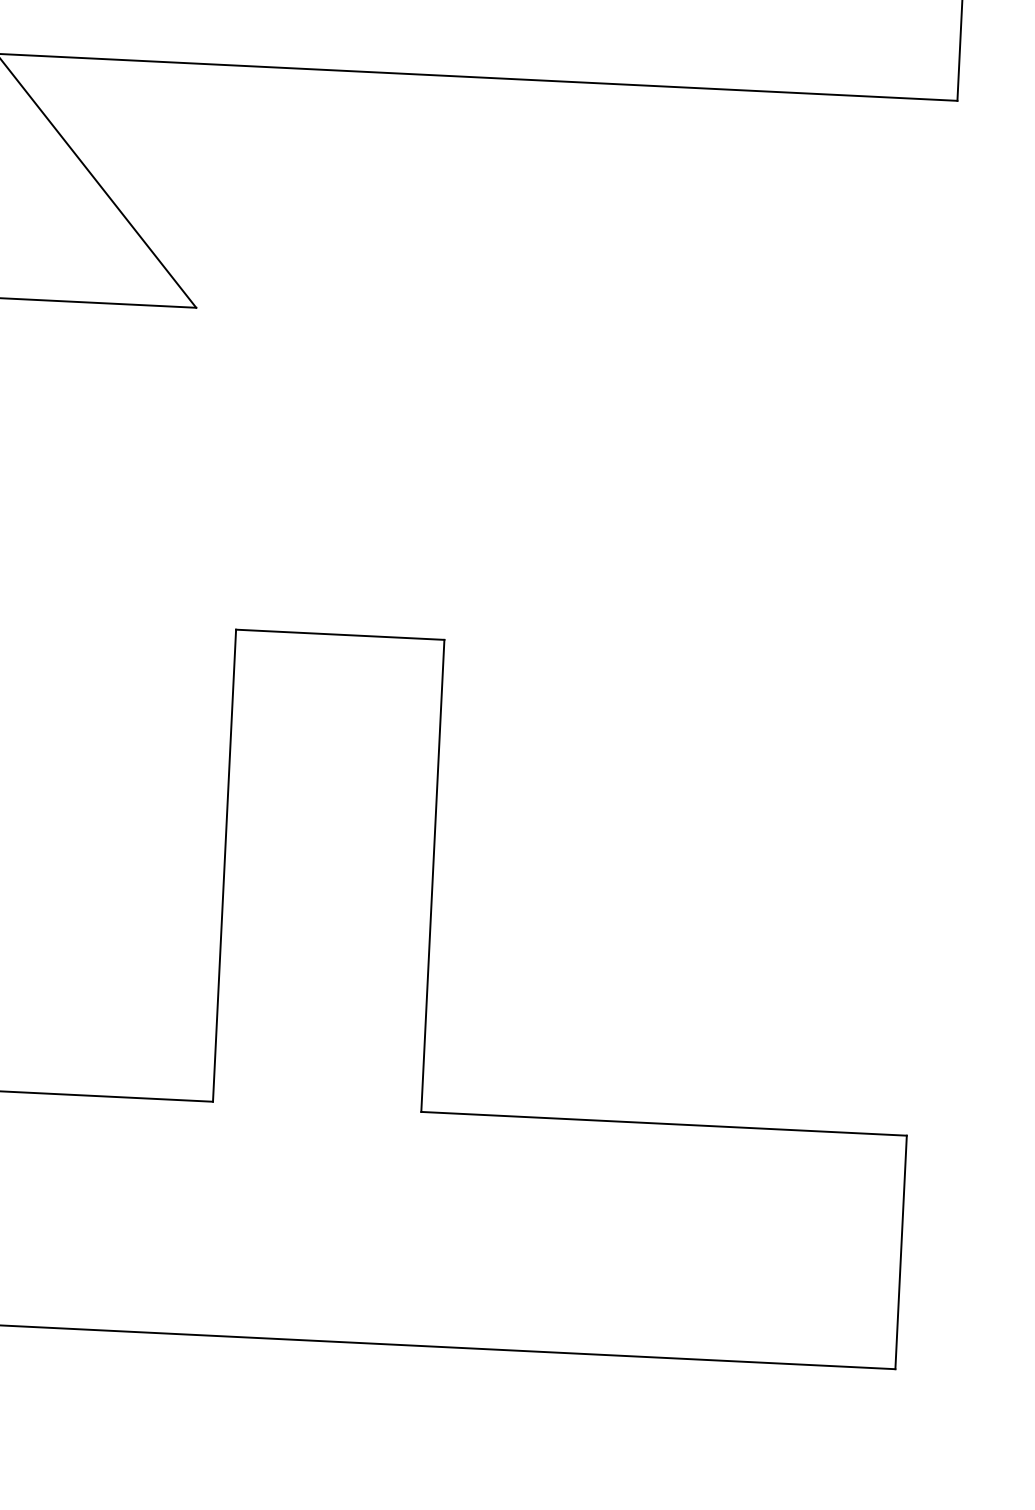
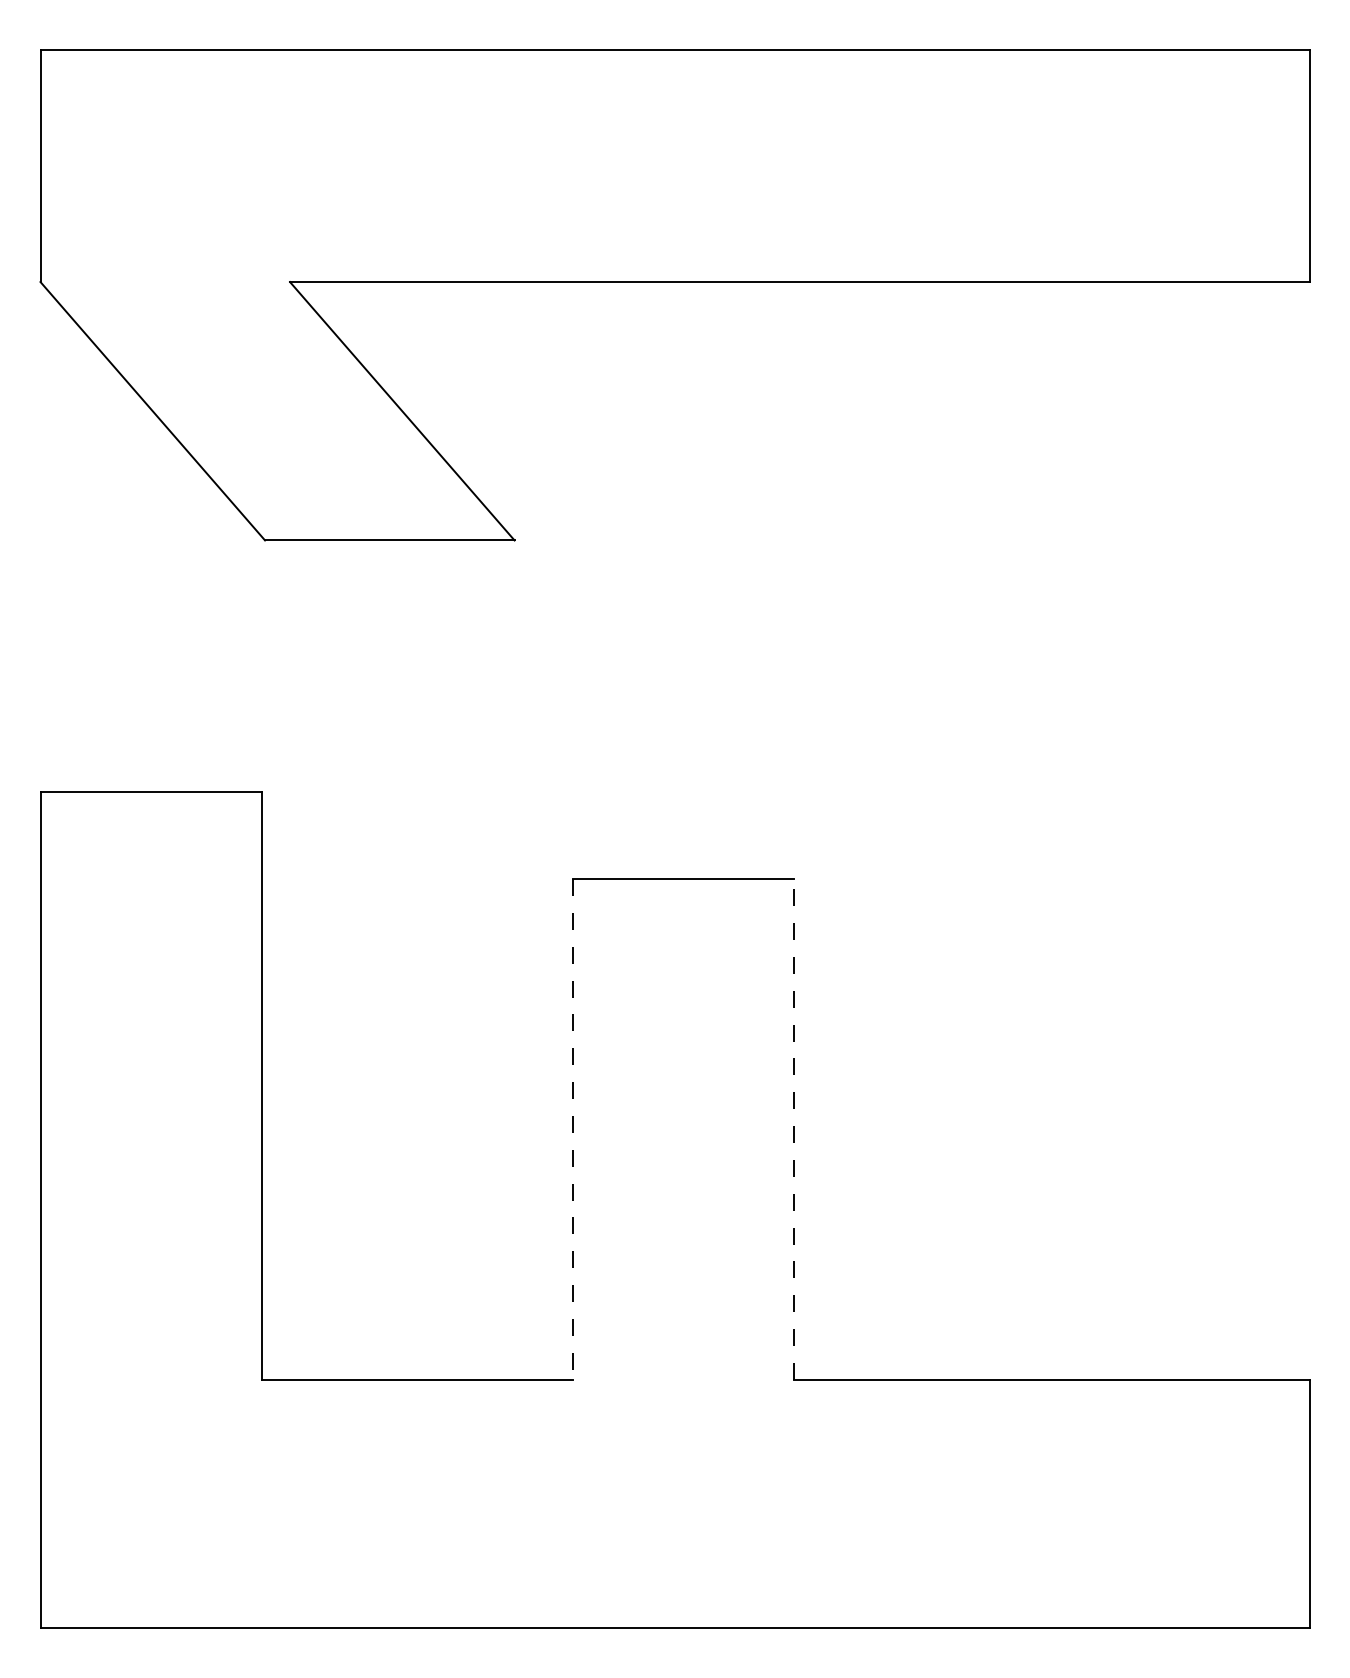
line: (224, 866) -> (573, 1130), solid -> dashed
line: (432, 875) -> (794, 1129), solid -> dashed

